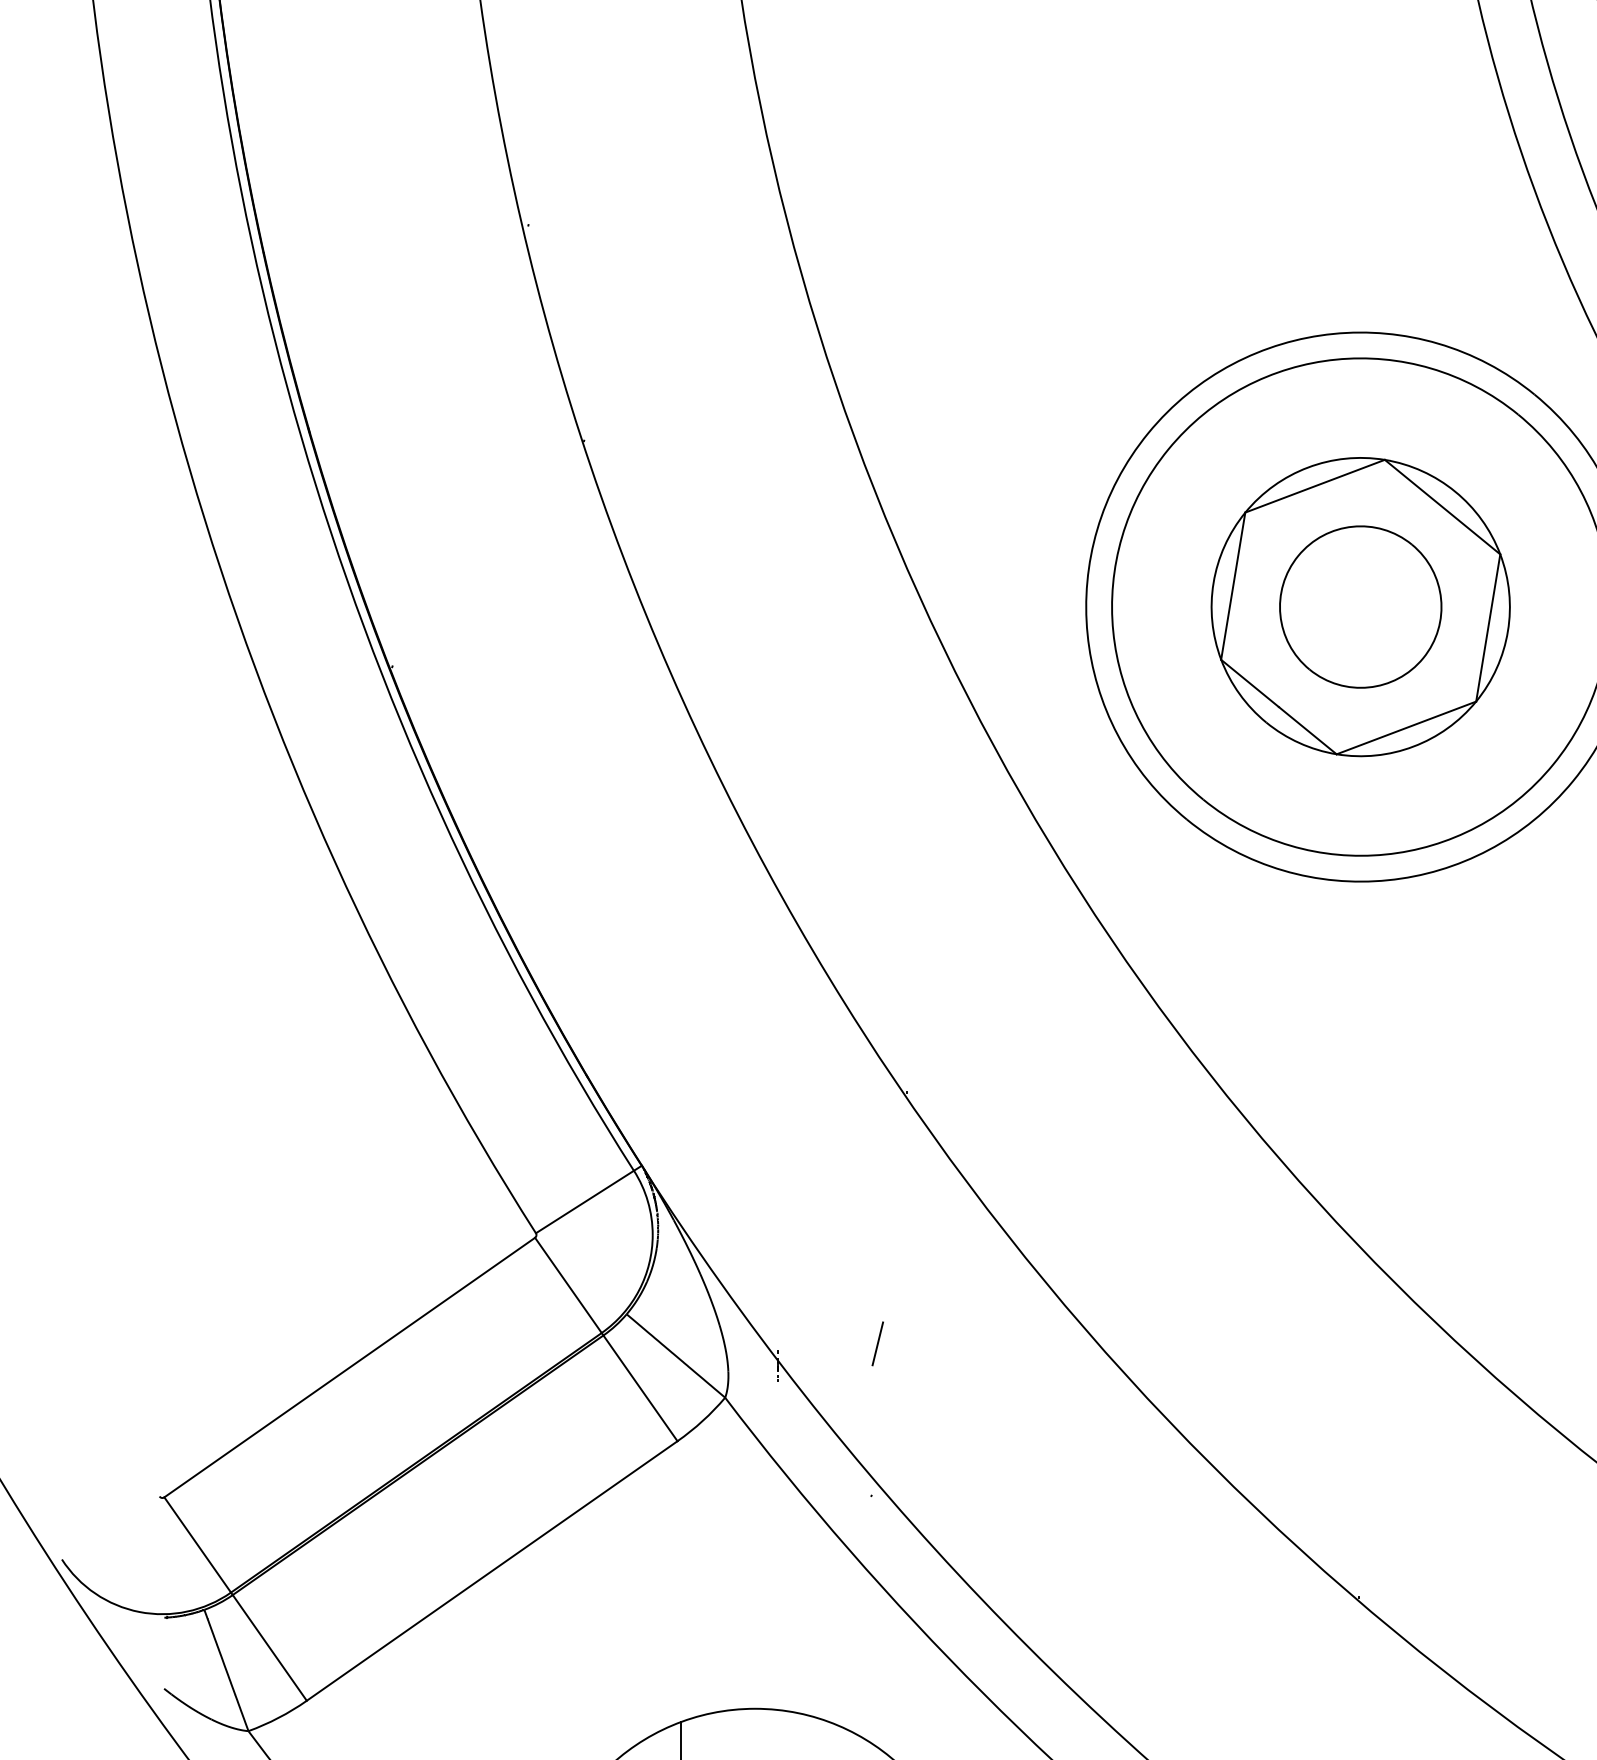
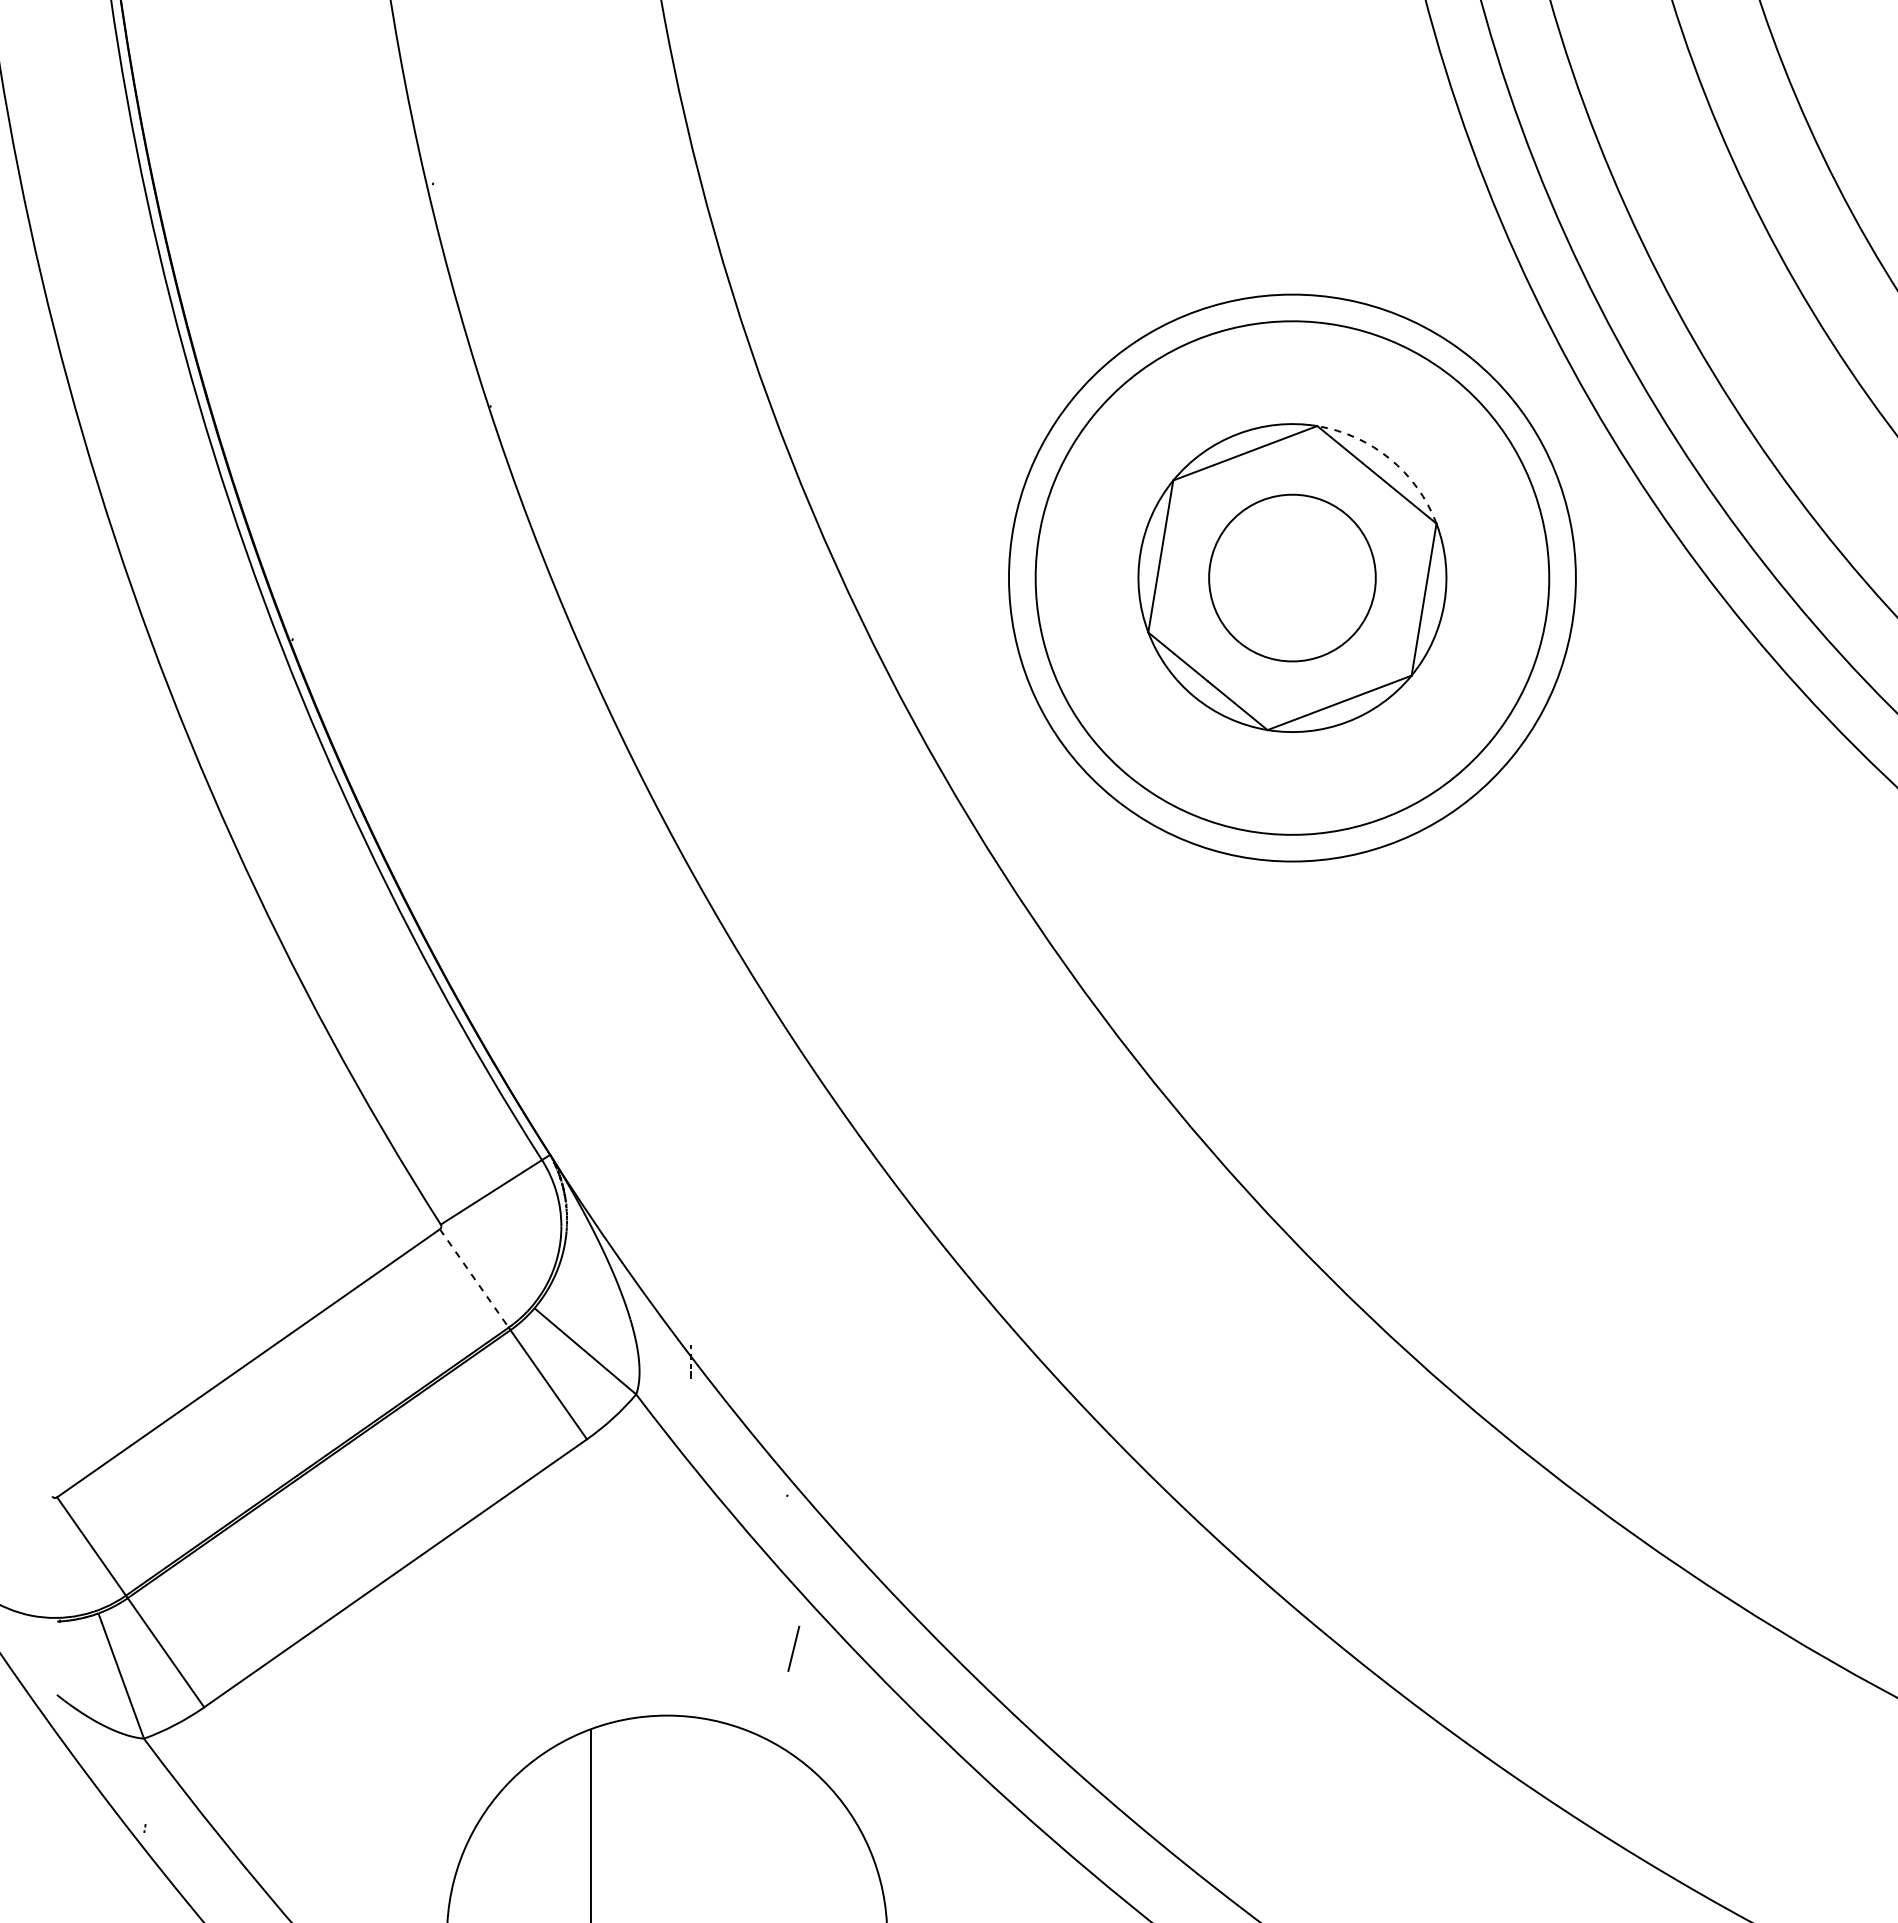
arc: (1455, 491) -> (1390, 458), solid -> dashed
line: (568, 1285) -> (474, 1278), solid -> dashed
line: (877, 1343) -> (793, 1648), moved

